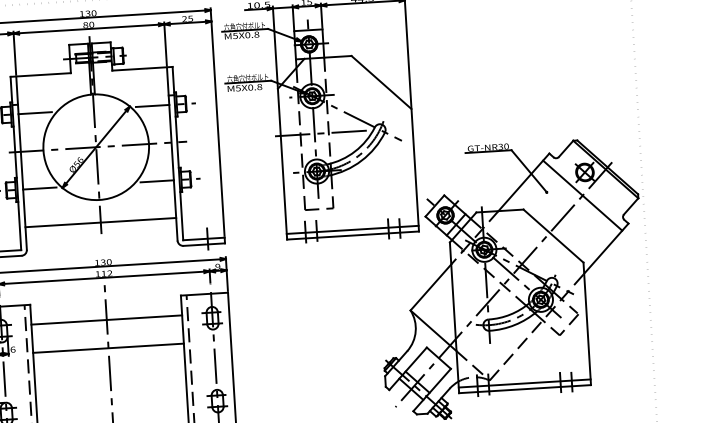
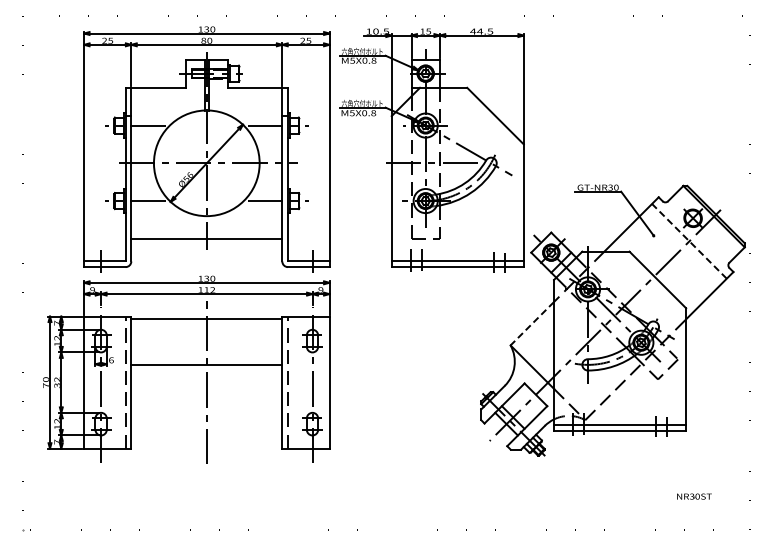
line: (582, 195) -> (689, 241), solid -> dashed
line: (431, 287) -> (532, 323), solid -> dashed
line: (106, 320) -> (206, 319), moved

